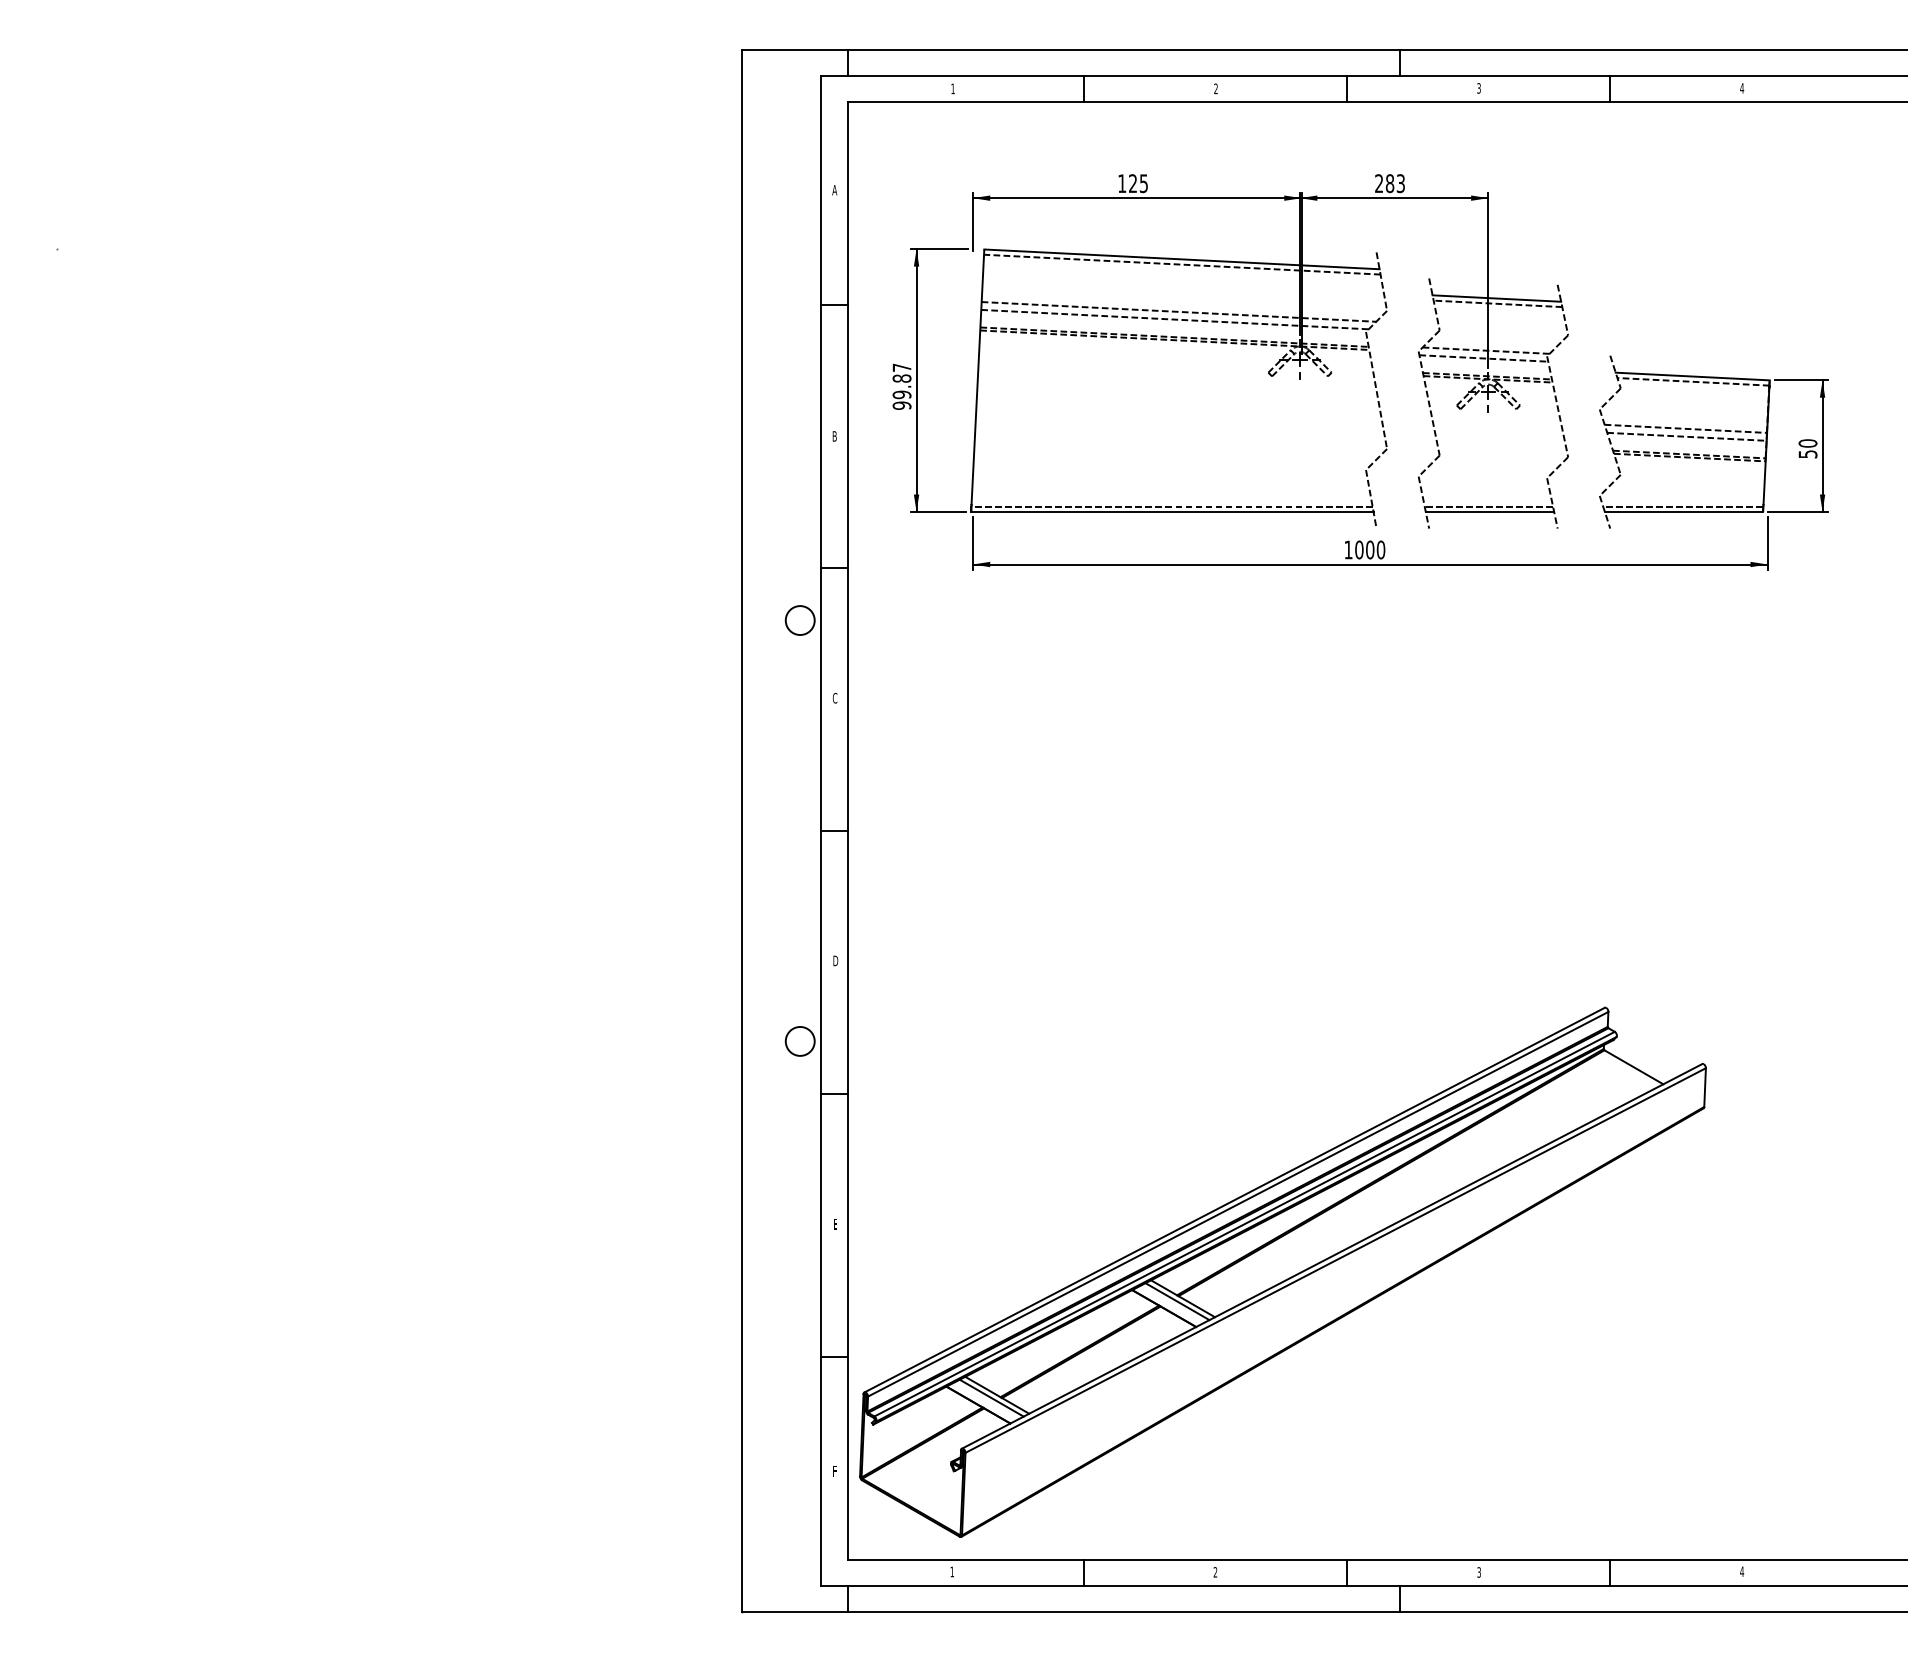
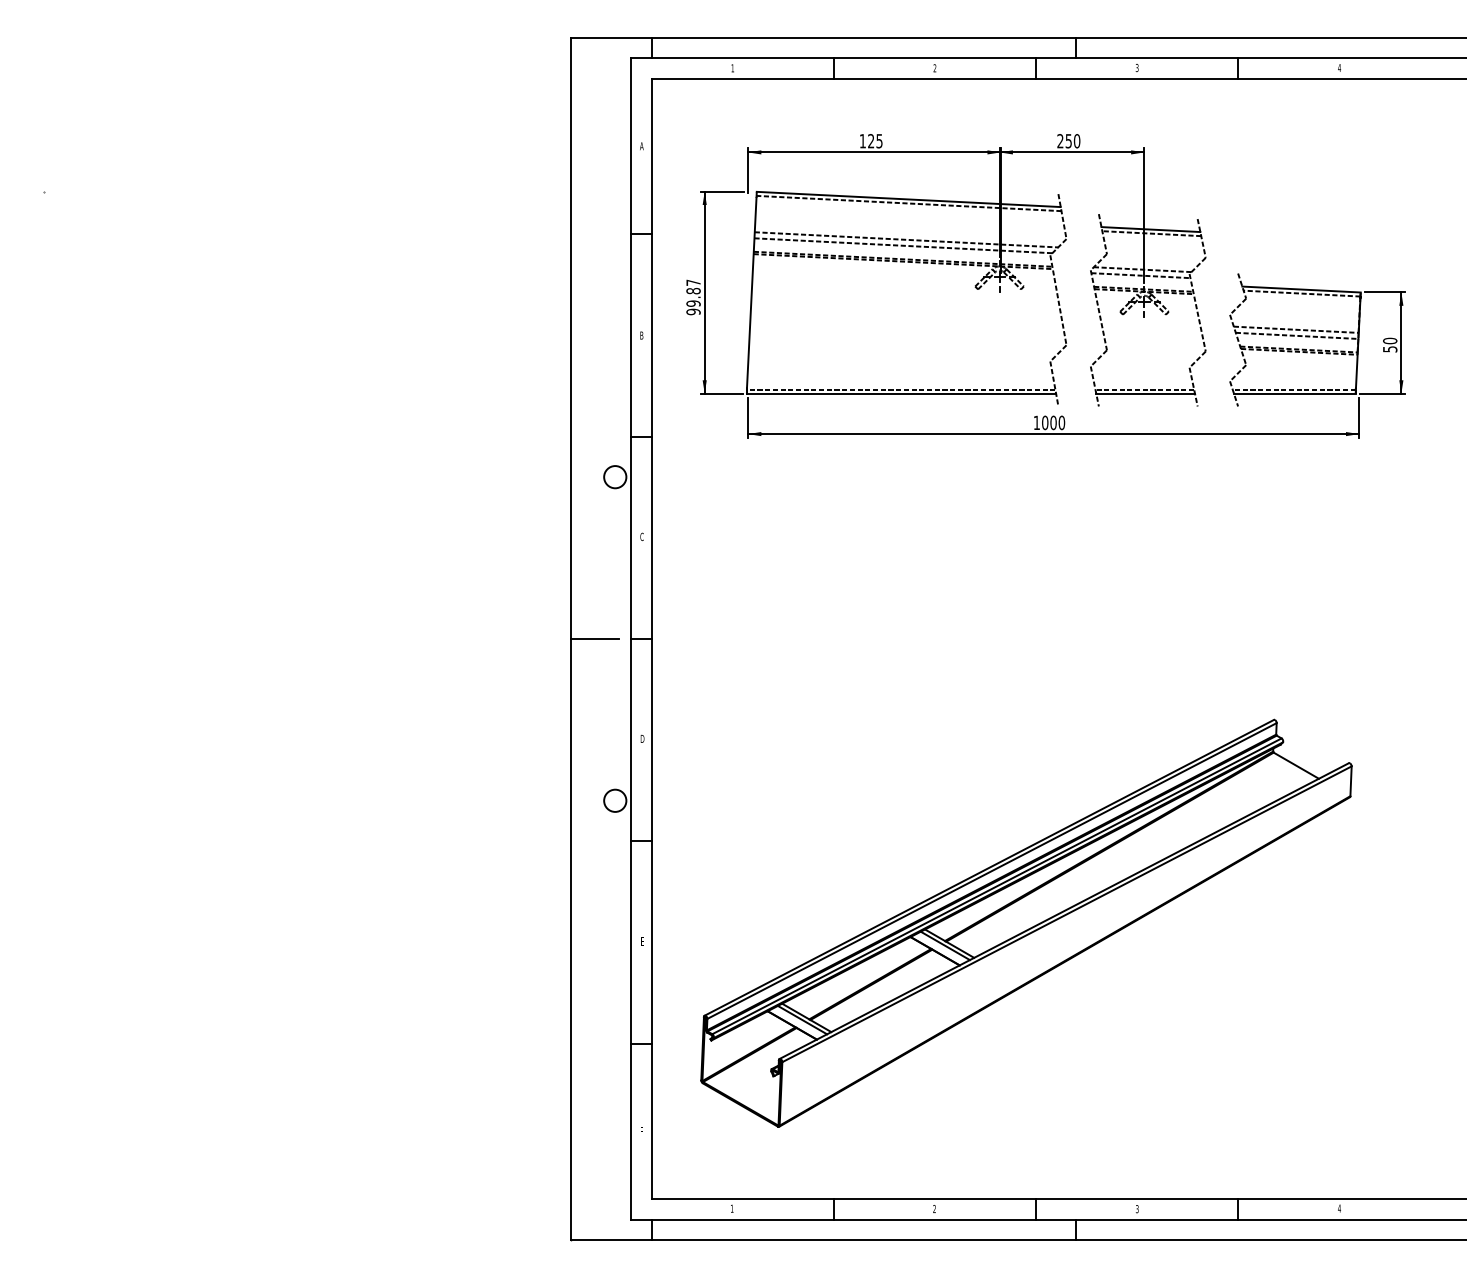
text: (1394, 184) -> (1072, 141), 283 -> 250
line: (773, 831) -> (594, 639), added
part: (1283, 1271) -> (1026, 922), moved

